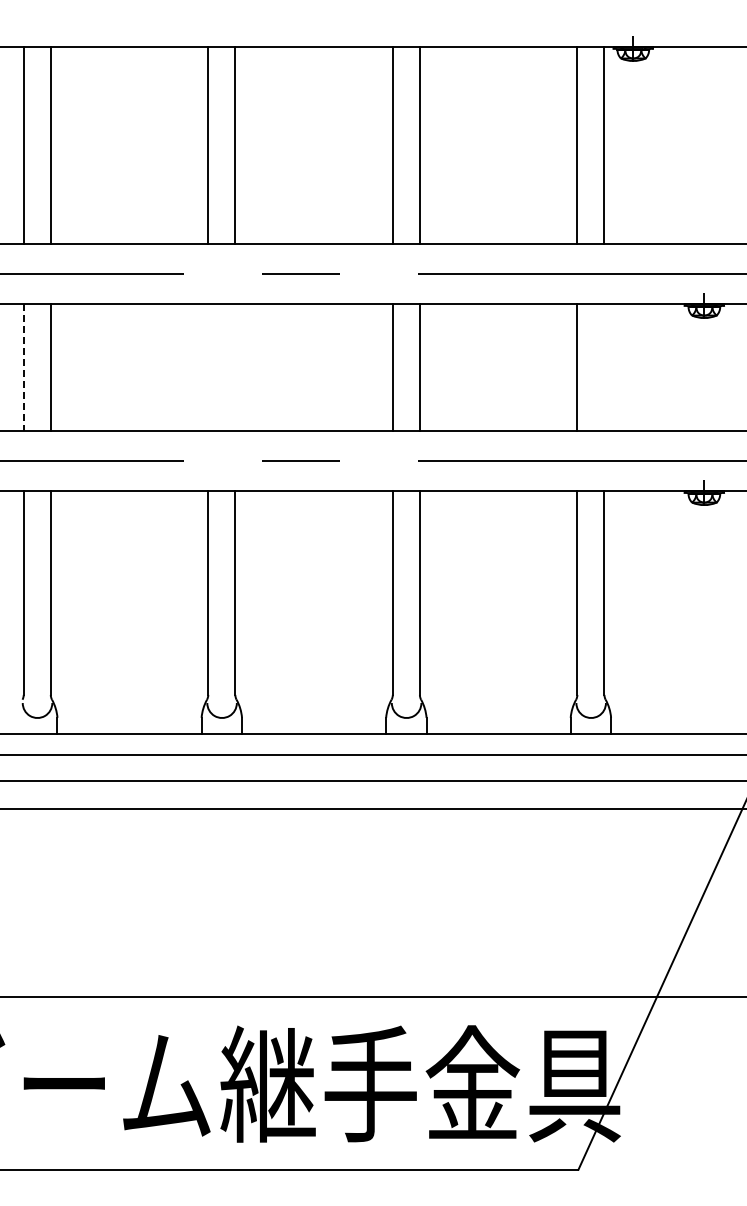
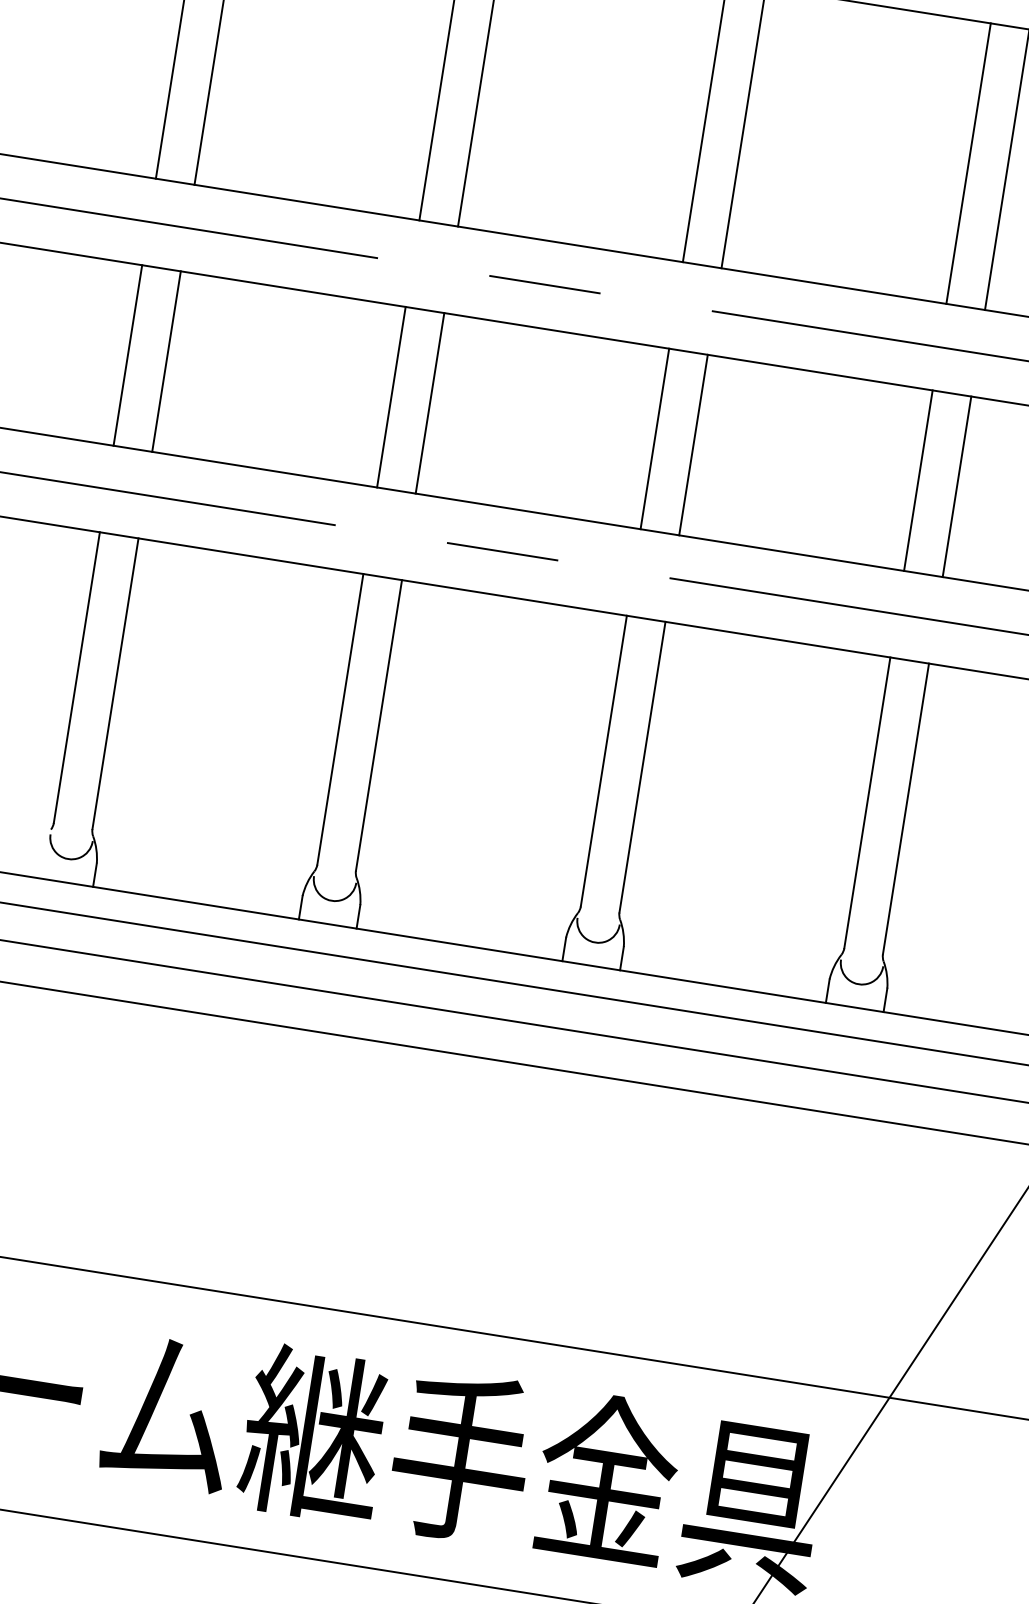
line: (23, 367) -> (127, 355), dashed -> solid
line: (208, 367) -> (391, 397), added
line: (235, 367) -> (430, 403), added
line: (604, 367) -> (957, 486), added

